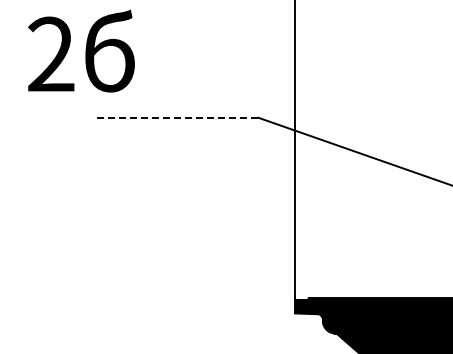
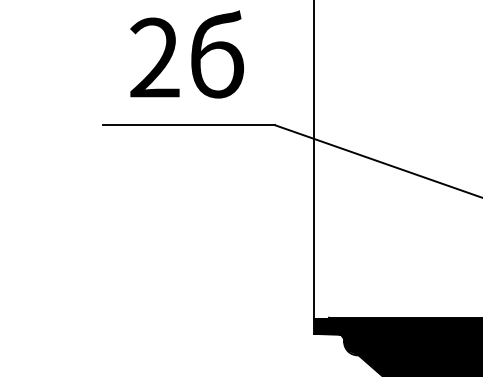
text: (81, 50) -> (187, 53), moved
line: (177, 117) -> (189, 125), dashed -> solid

